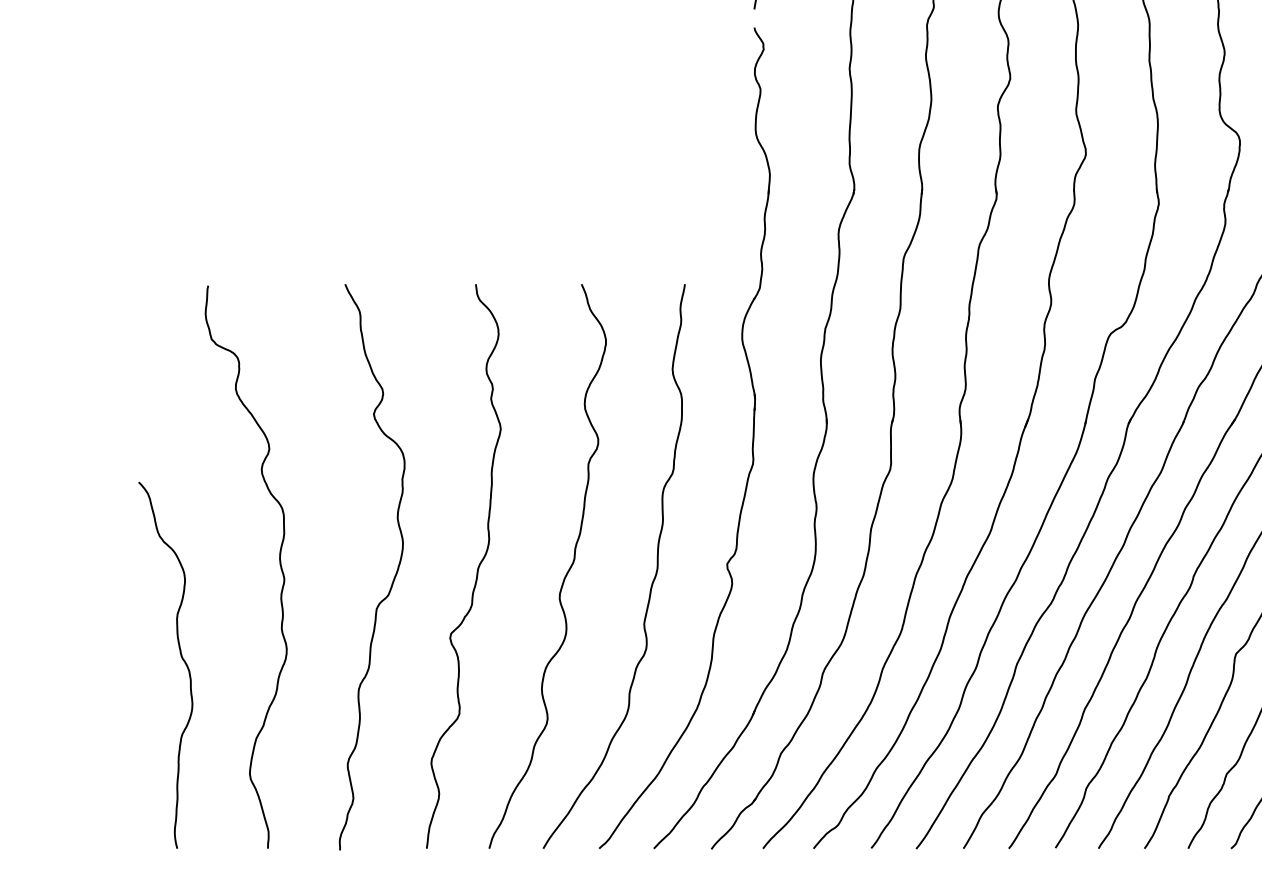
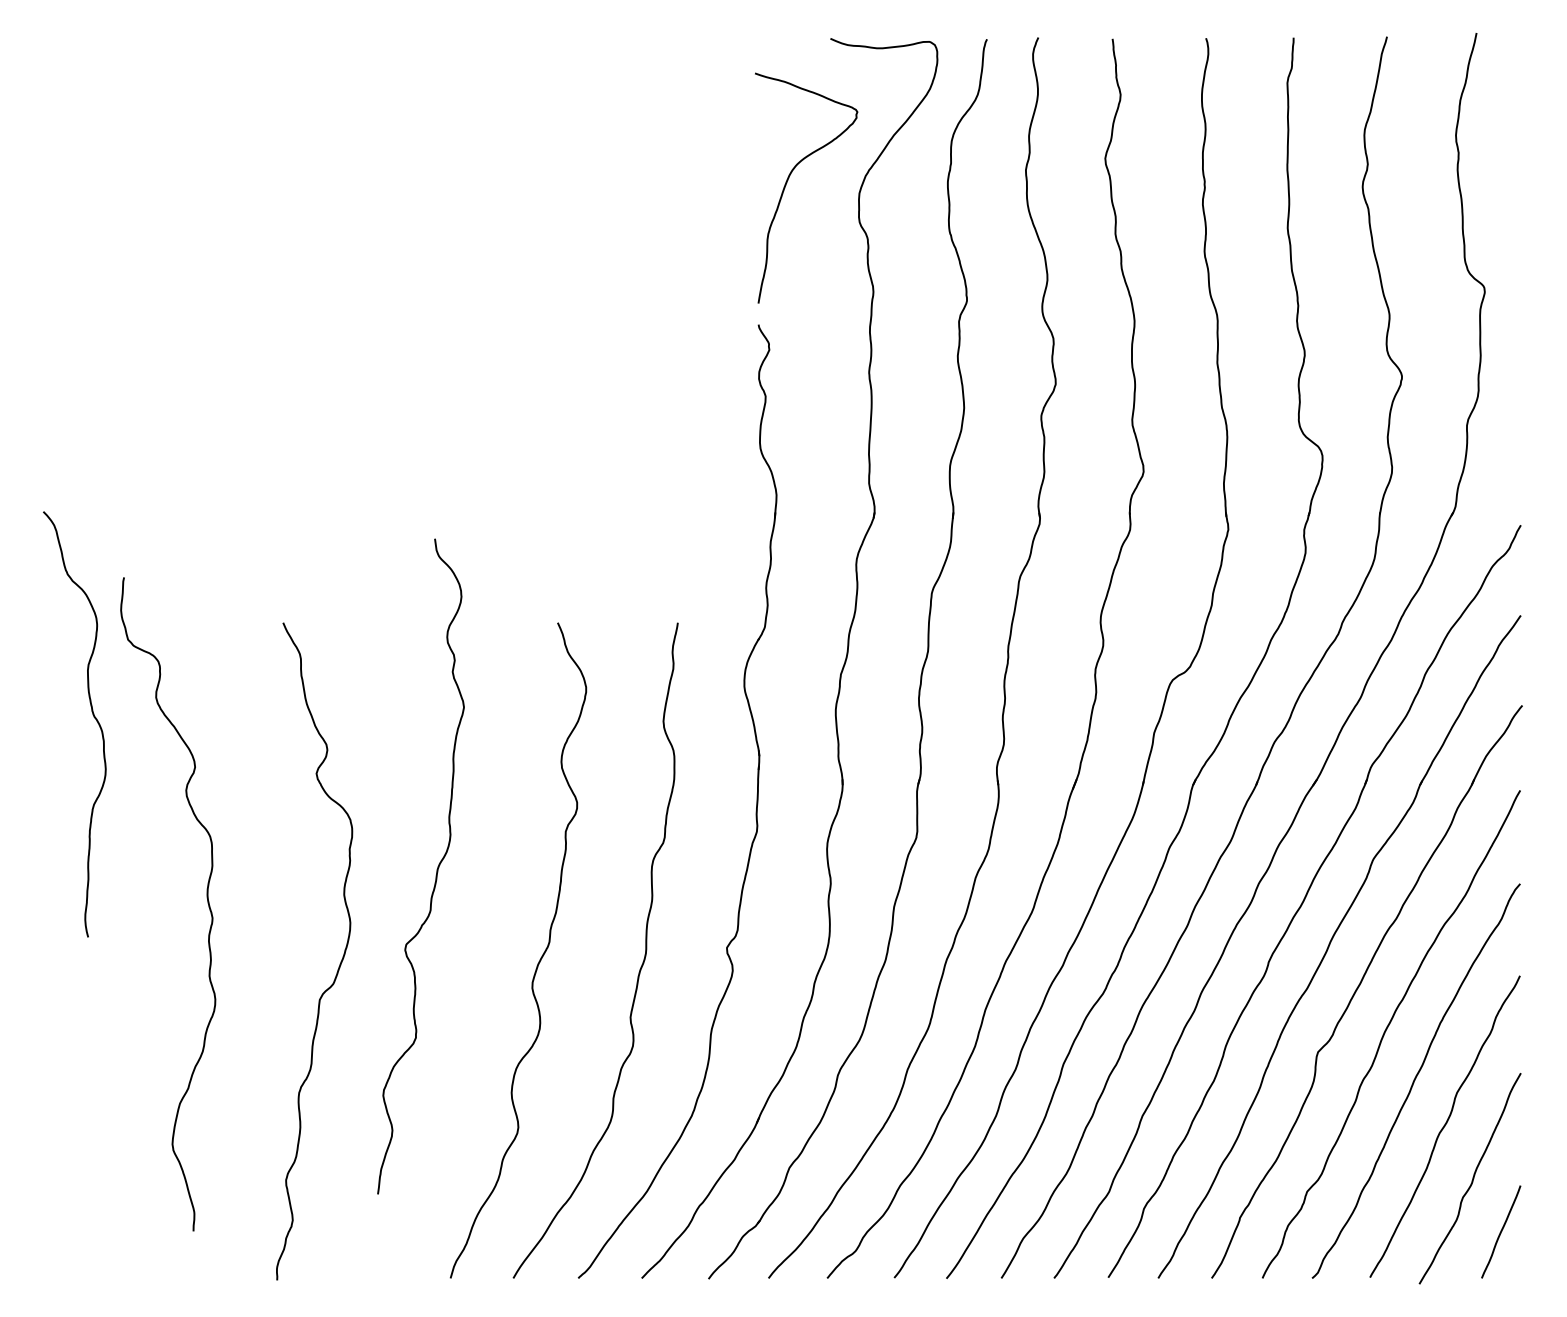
curve: (279, 561) -> (206, 897), moved
curve: (477, 568) -> (436, 869), moved
curve: (181, 659) -> (93, 717), moved

